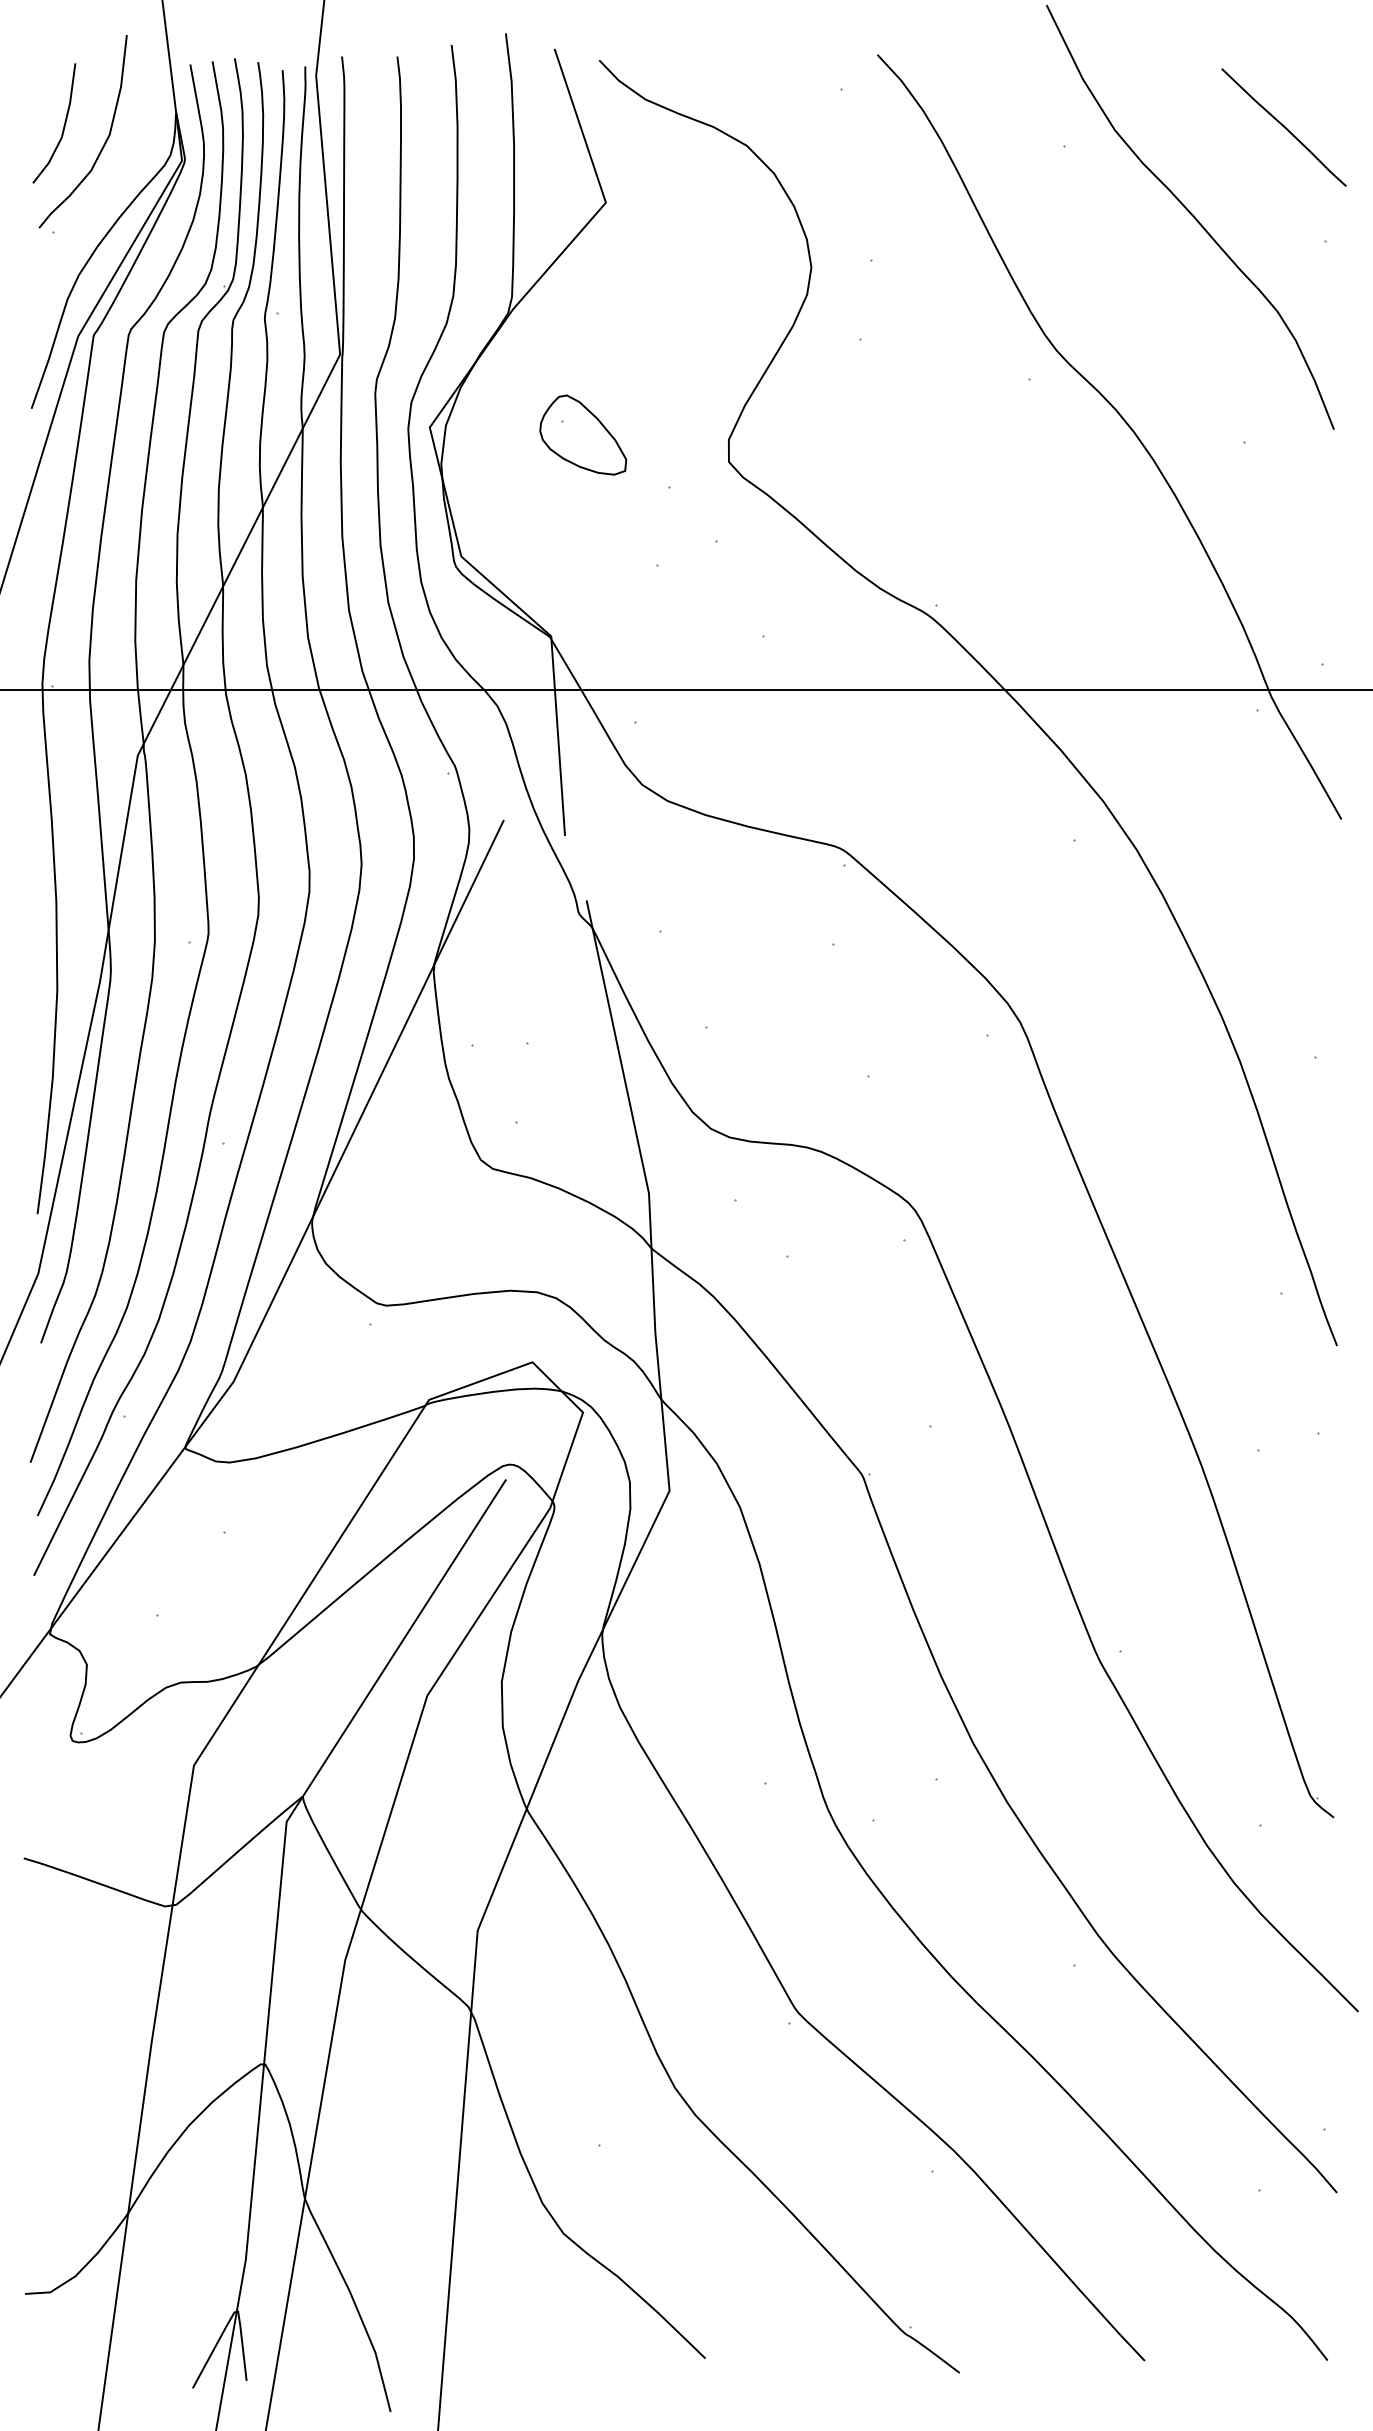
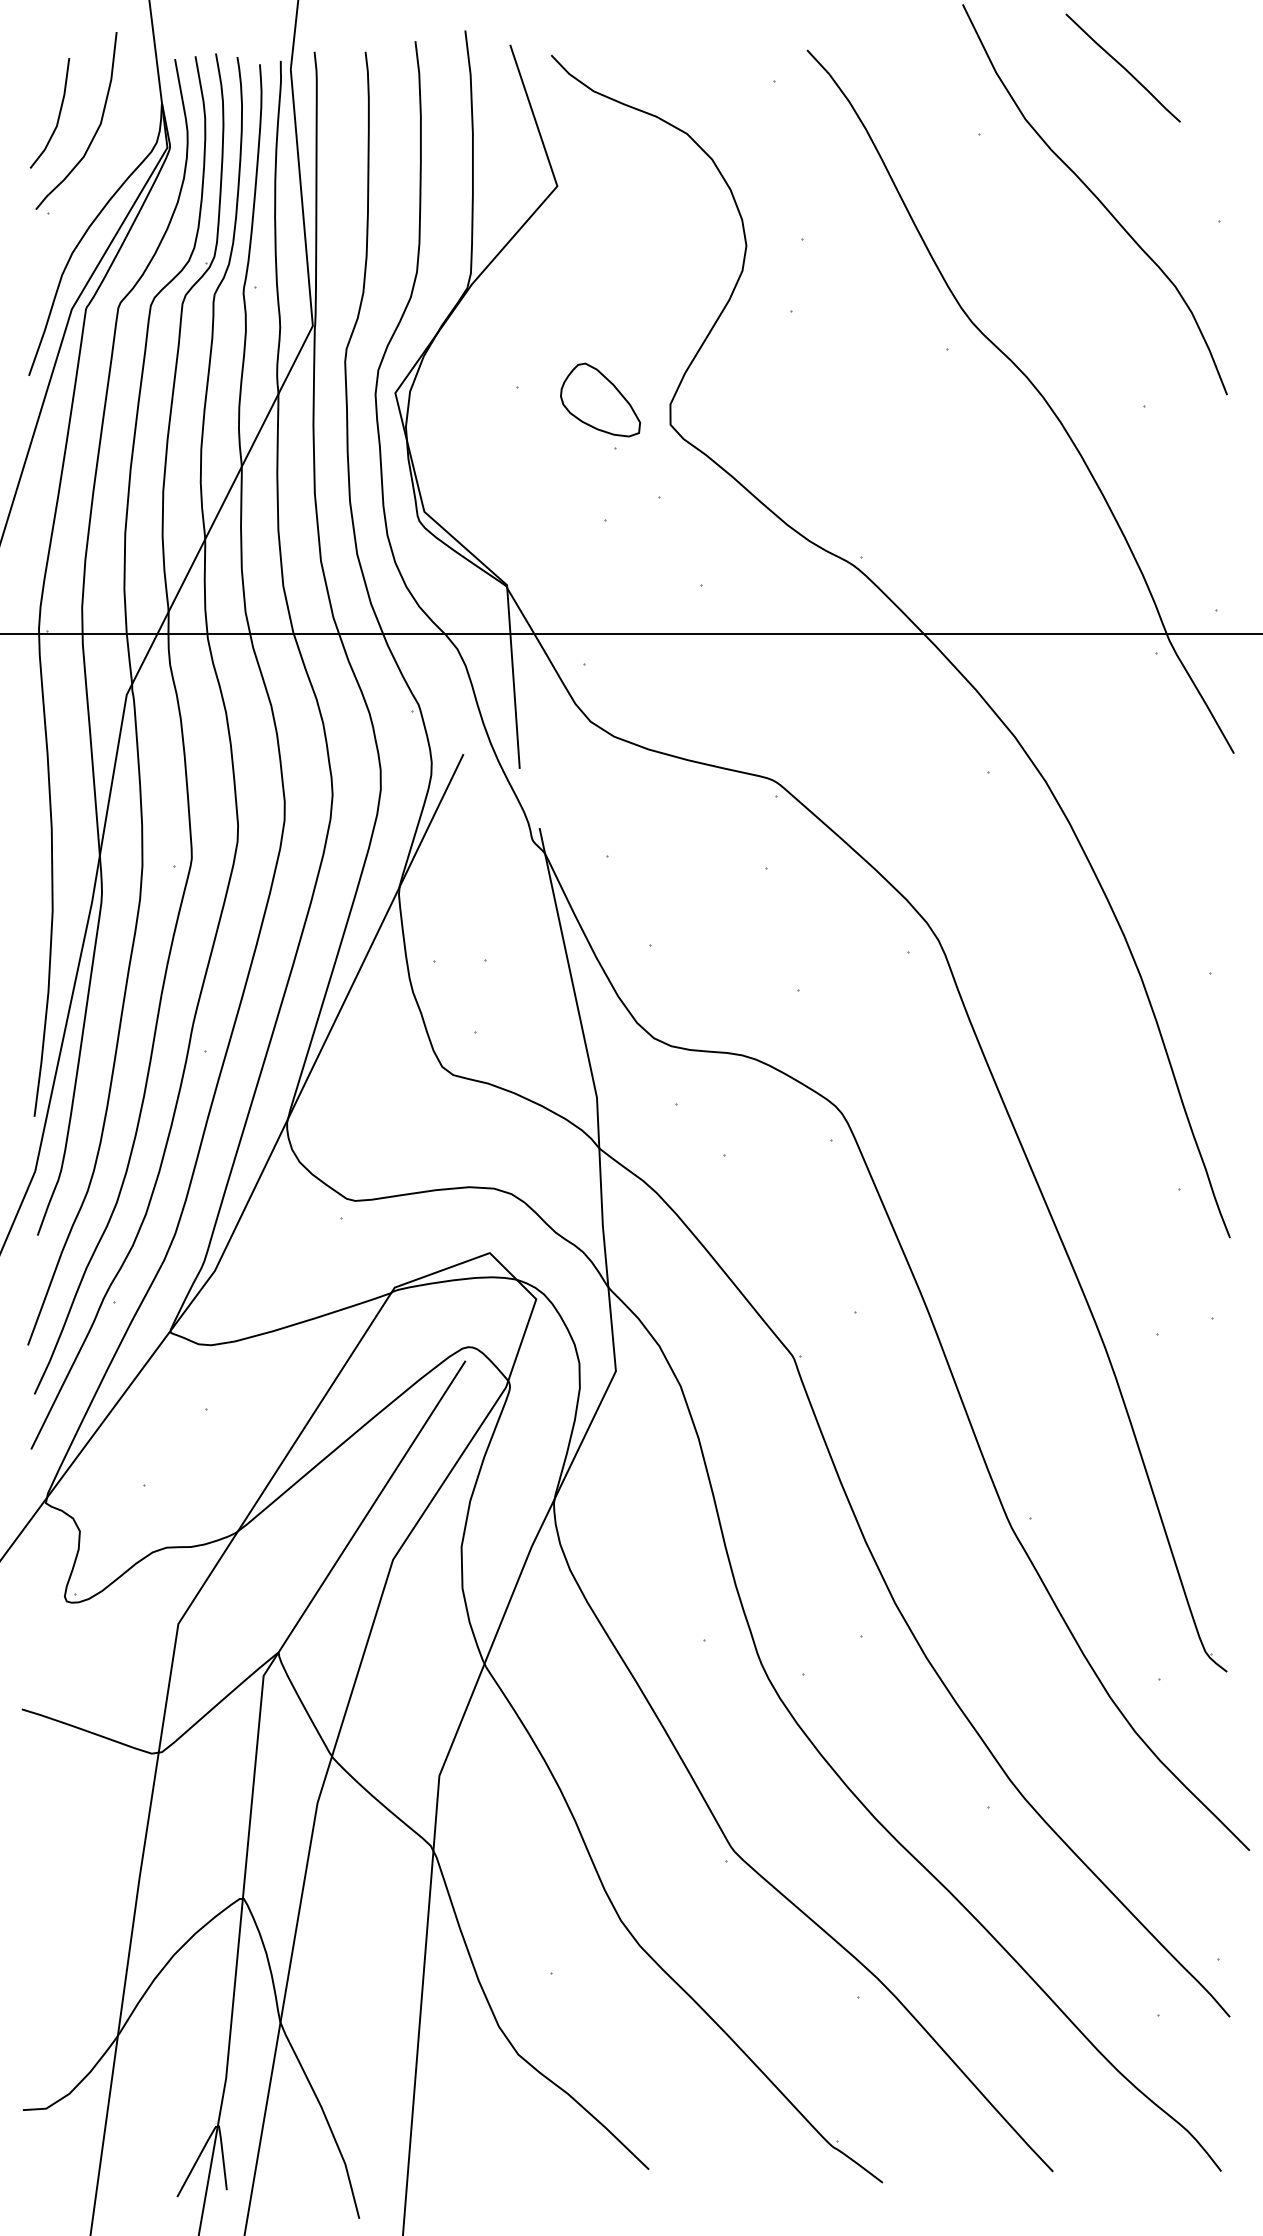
curve: (1283, 126) -> (1122, 67), moved
part: (583, 434) -> (600, 399), moved

